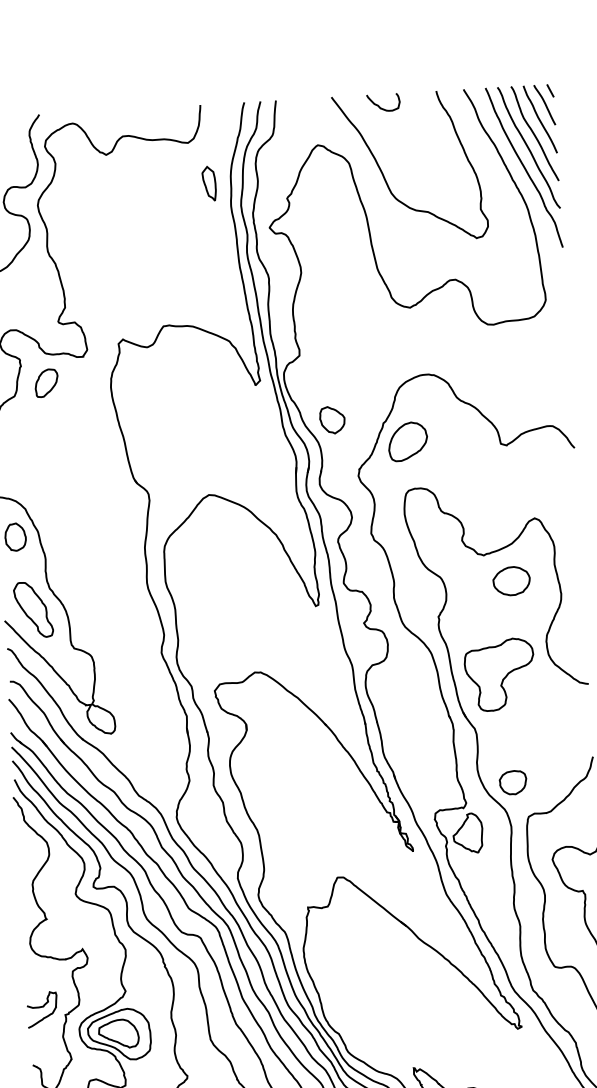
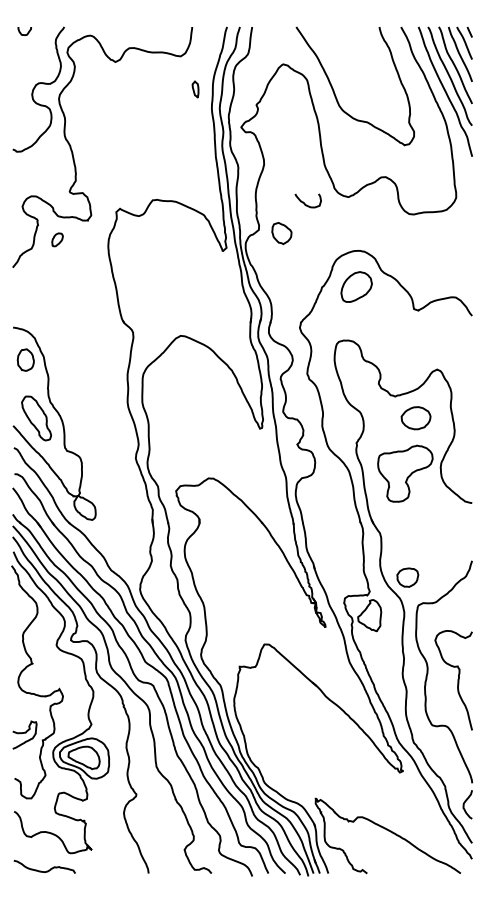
curve: (378, 105) -> (304, 202), moved
part: (209, 183) -> (195, 89), size x0.6
part: (46, 382) -> (57, 239), size x0.6
part: (331, 420) -> (281, 233), moved
part: (407, 441) -> (356, 286), moved
part: (500, 674) -> (405, 473), moved

